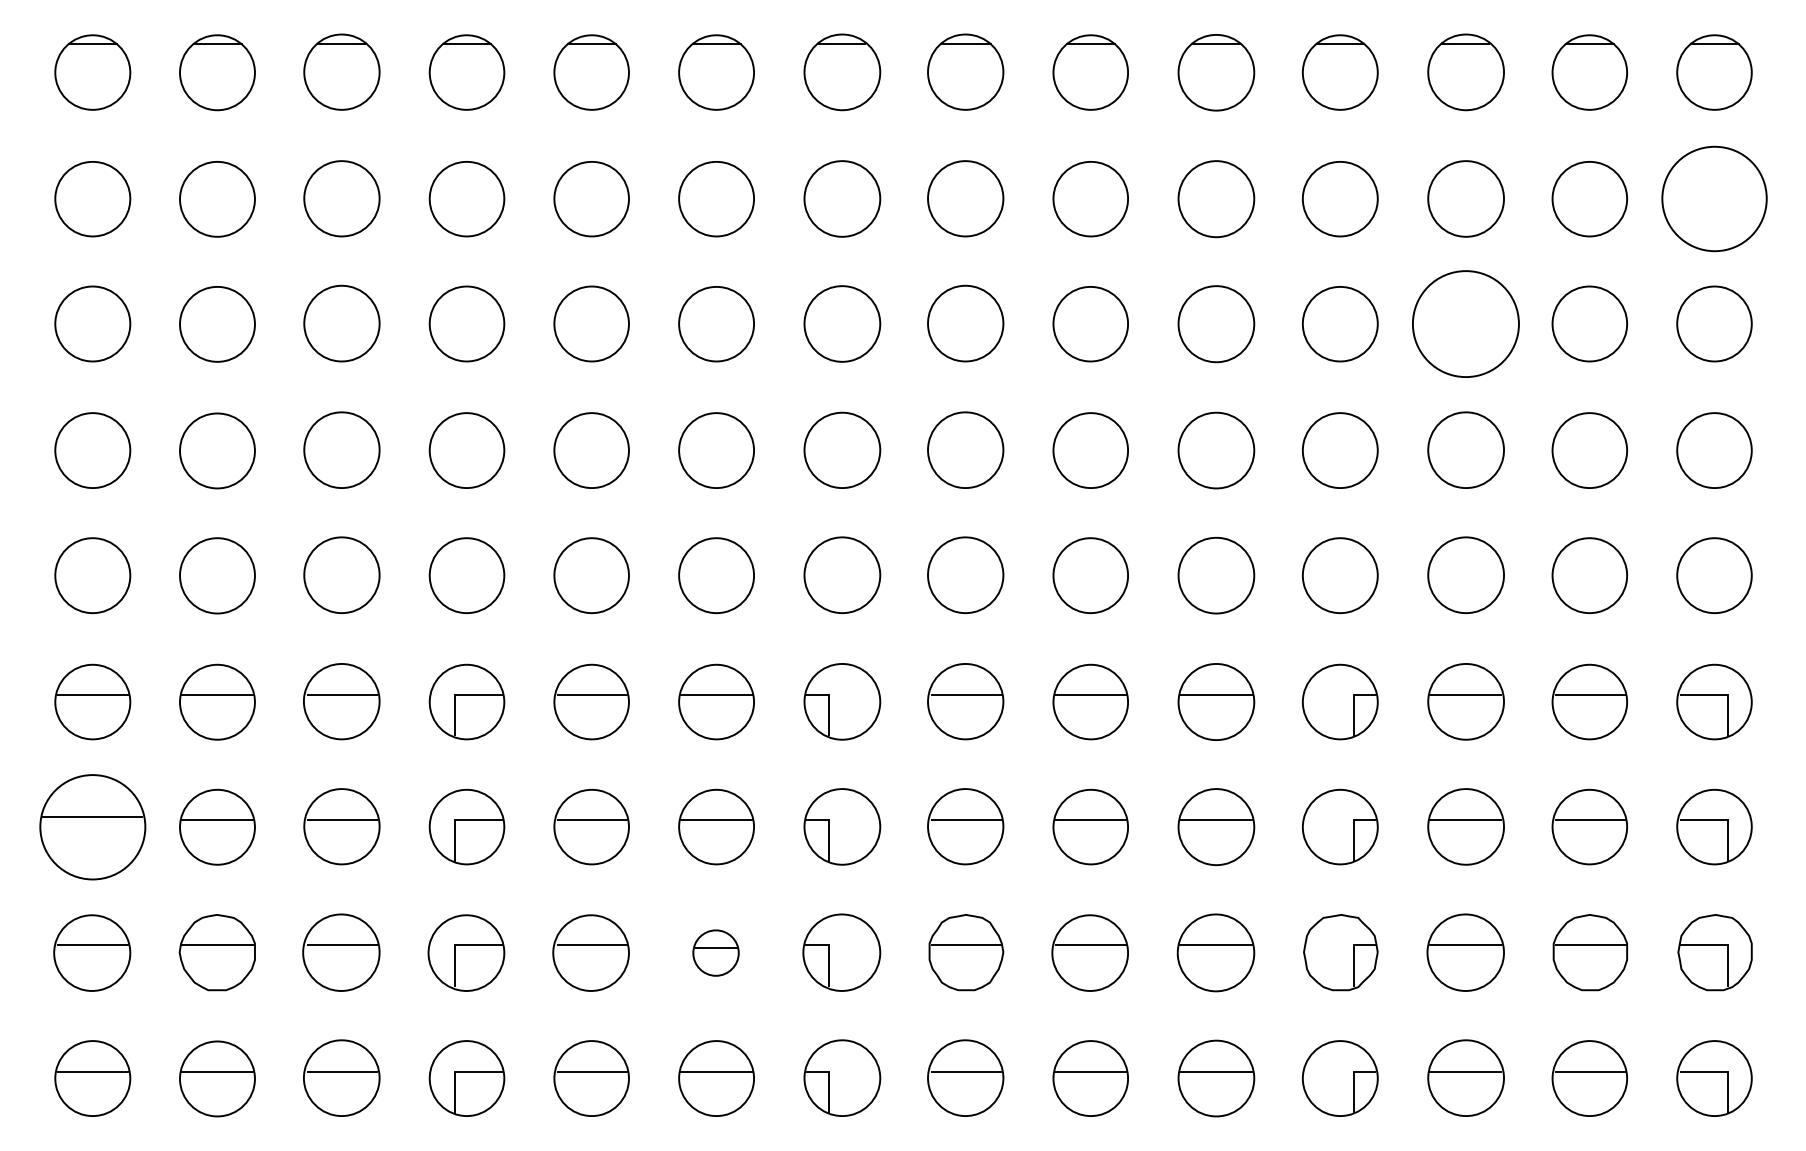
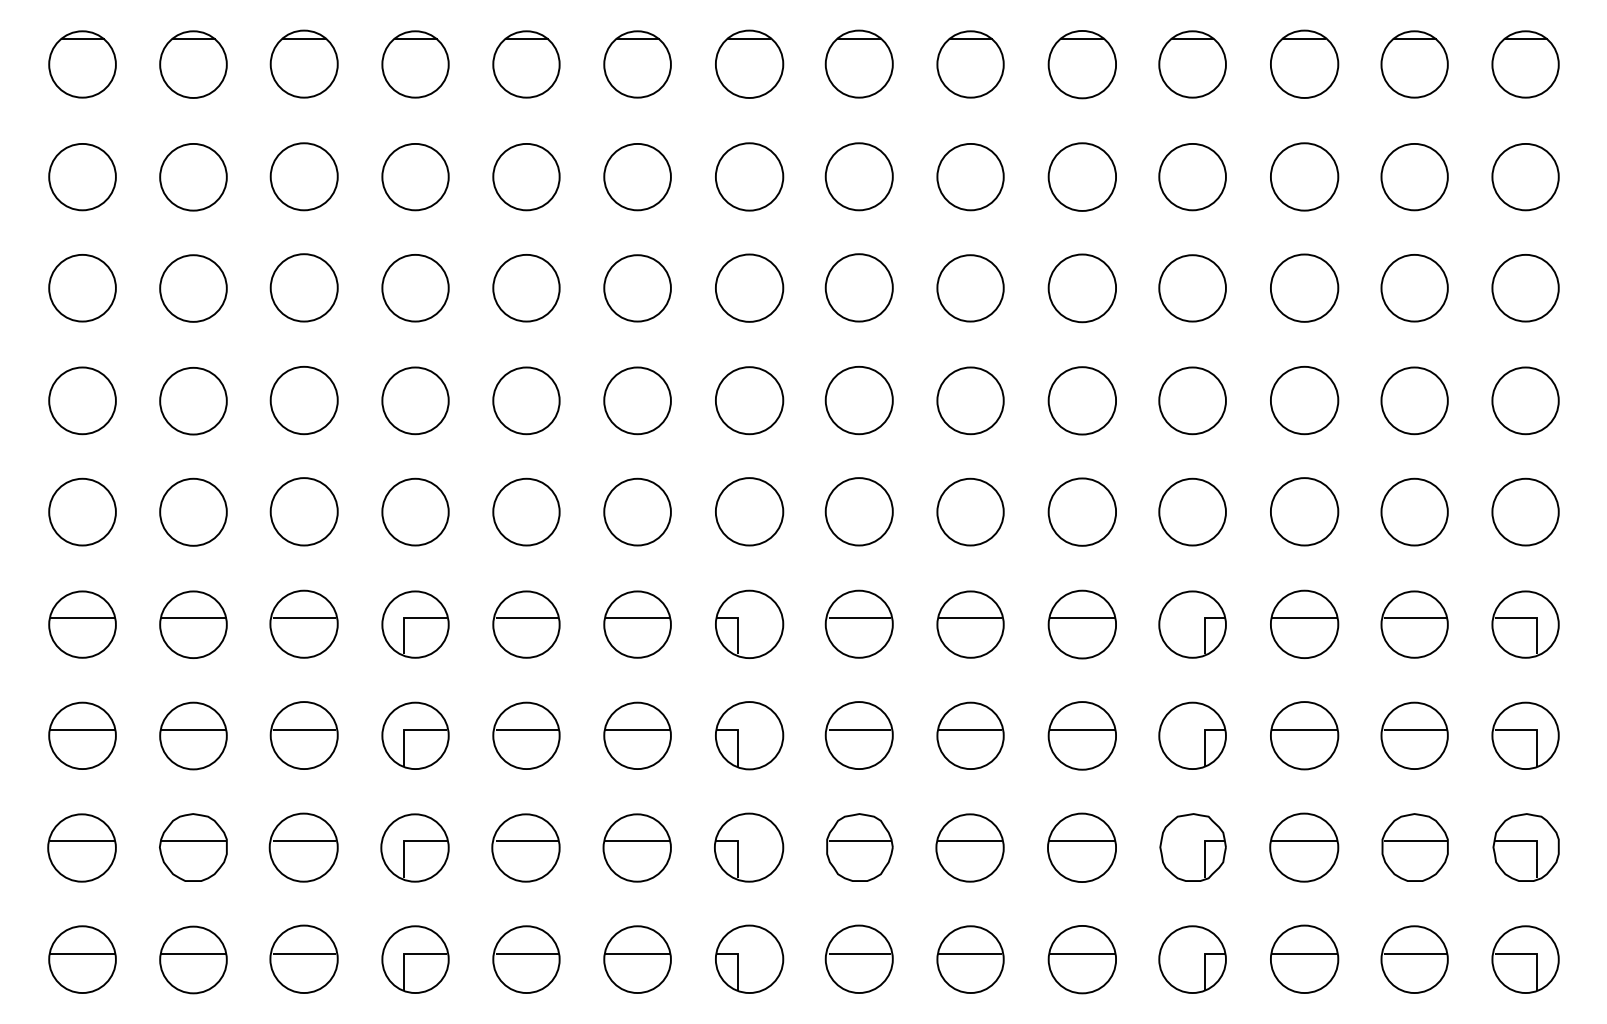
part: (1714, 199) -> (1525, 177), size x0.71
part: (1466, 323) -> (1304, 287), size x0.71
part: (92, 826) -> (82, 735), size x0.71
part: (715, 952) -> (636, 847), size x1.67

